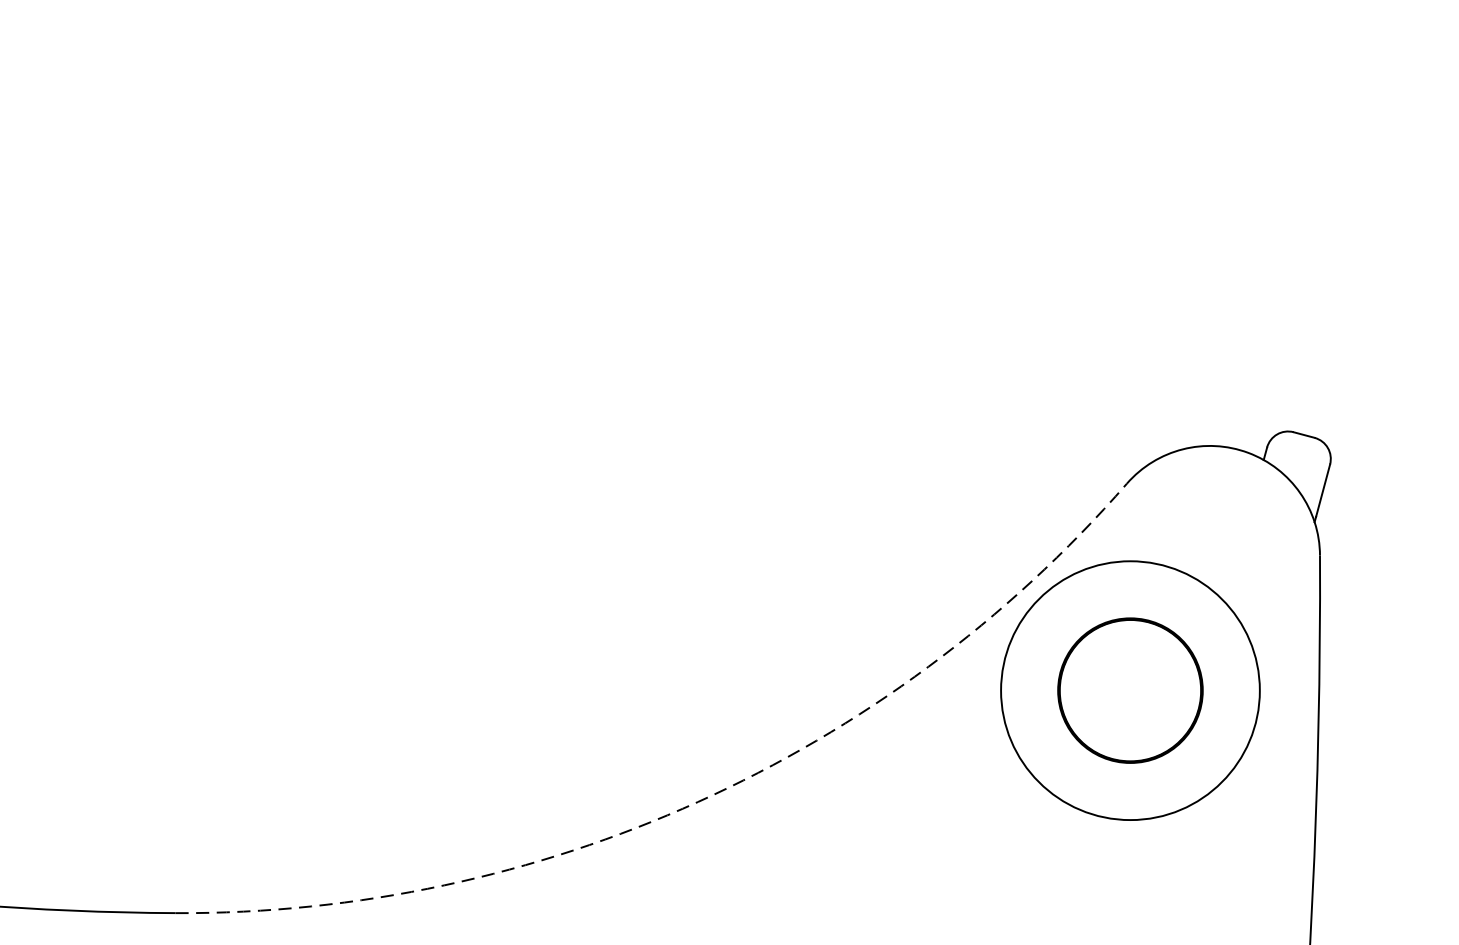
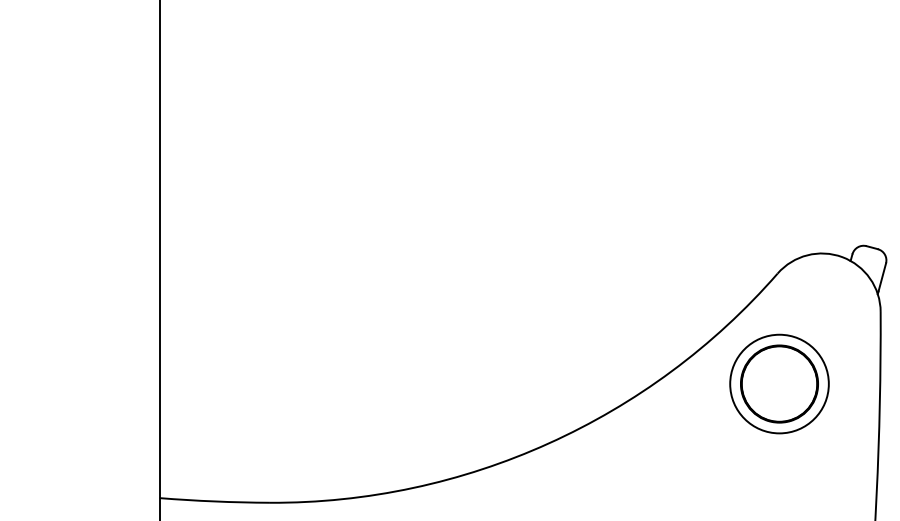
circle: (1130, 689) -> (779, 383), size x0.71
arc: (697, 802) -> (548, 443), dashed -> solid

